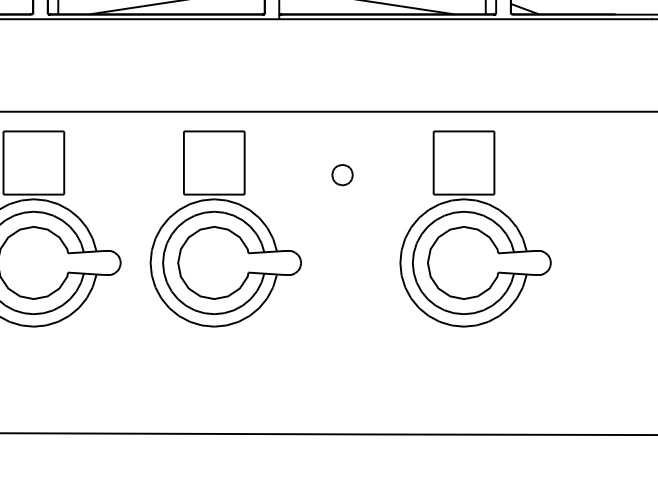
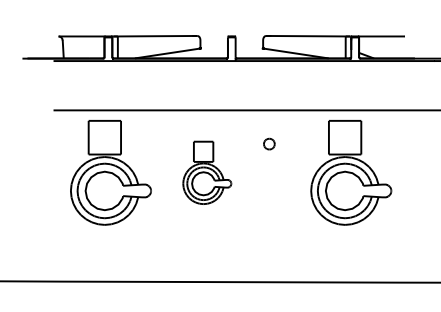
part: (226, 228) -> (207, 172), size x0.6
part: (476, 228) -> (351, 172), moved

